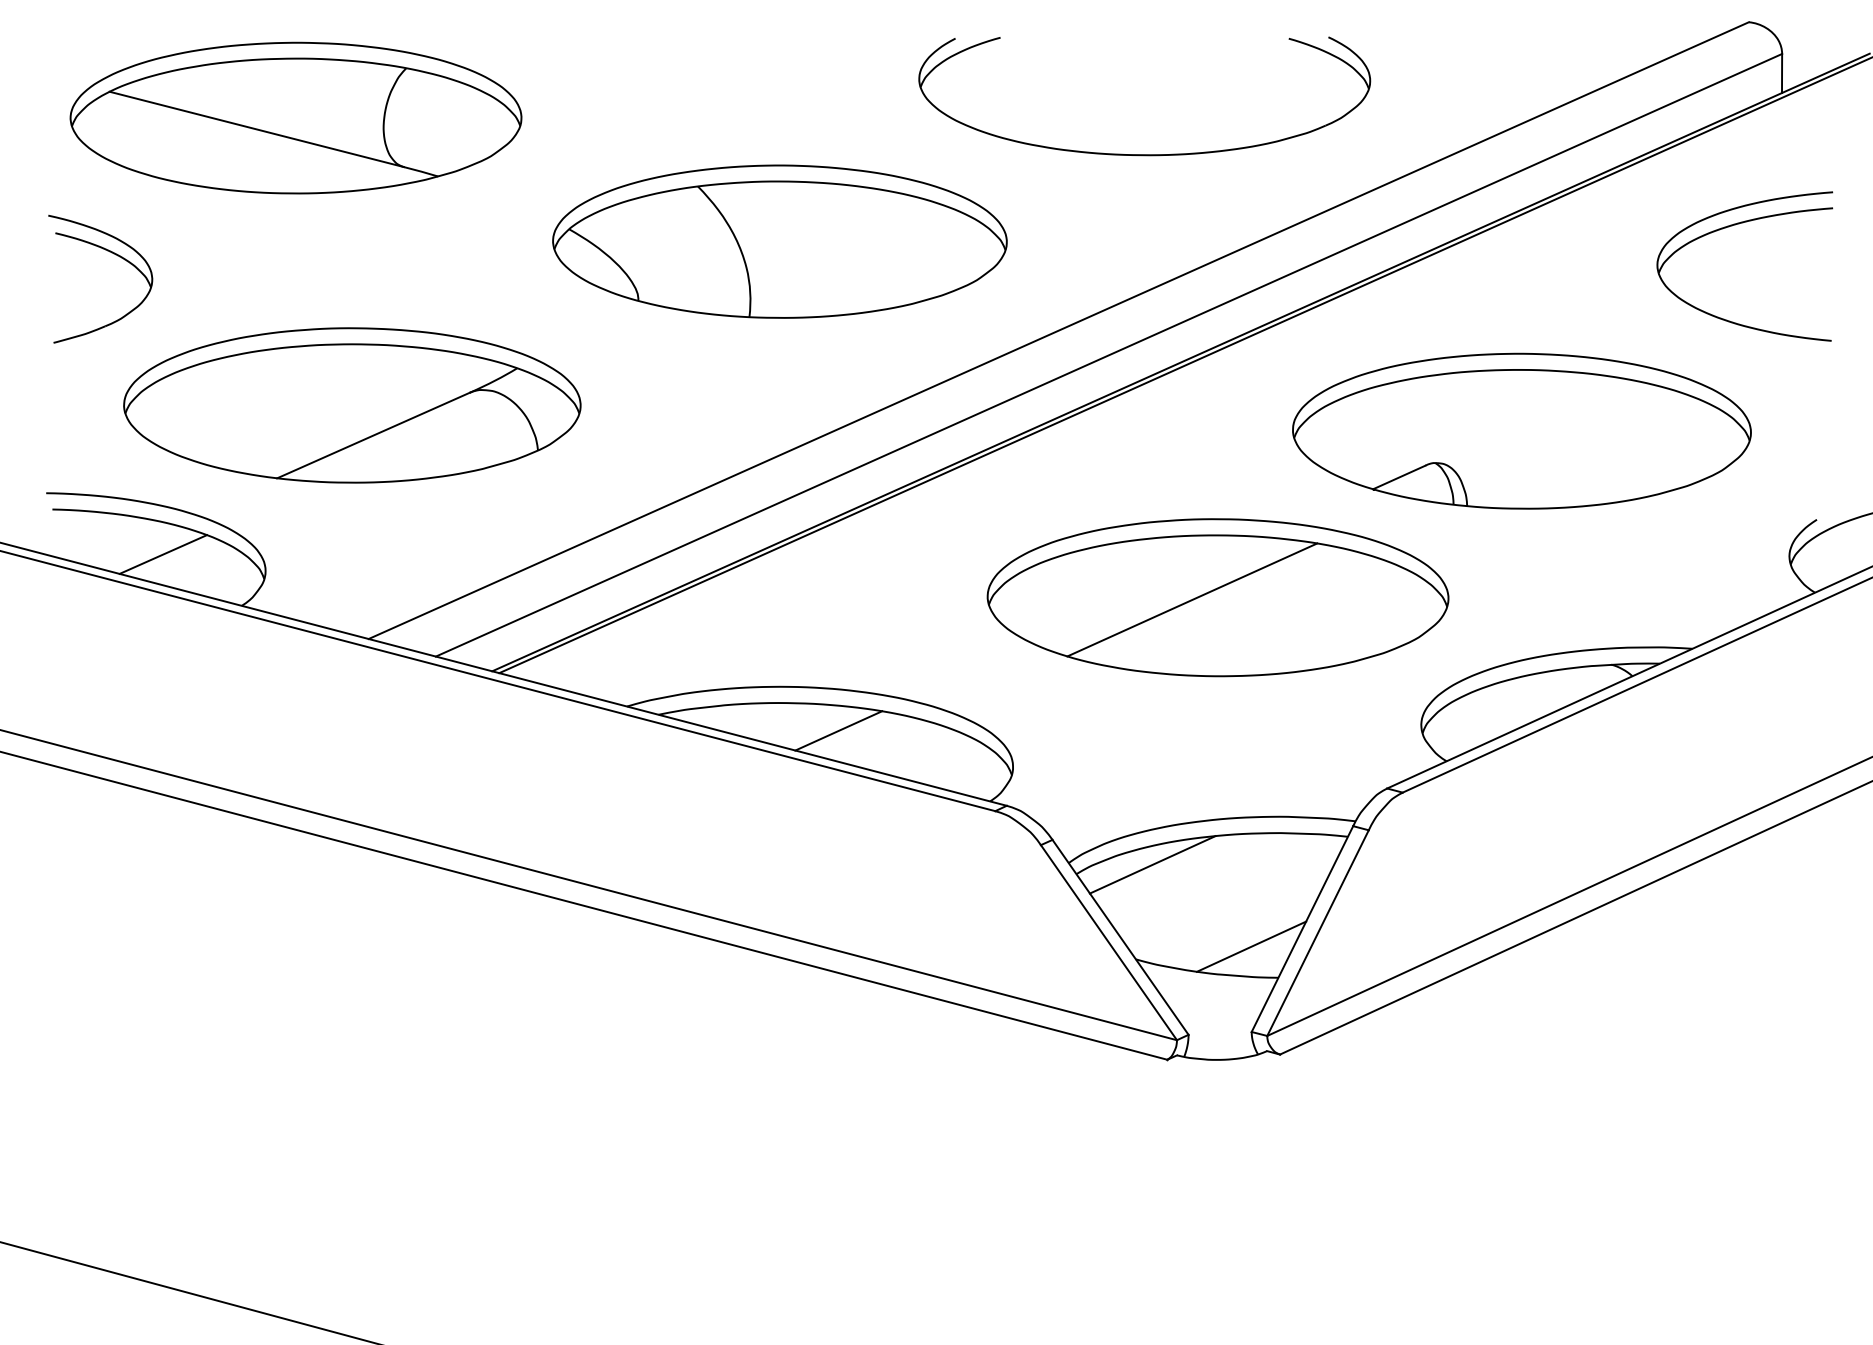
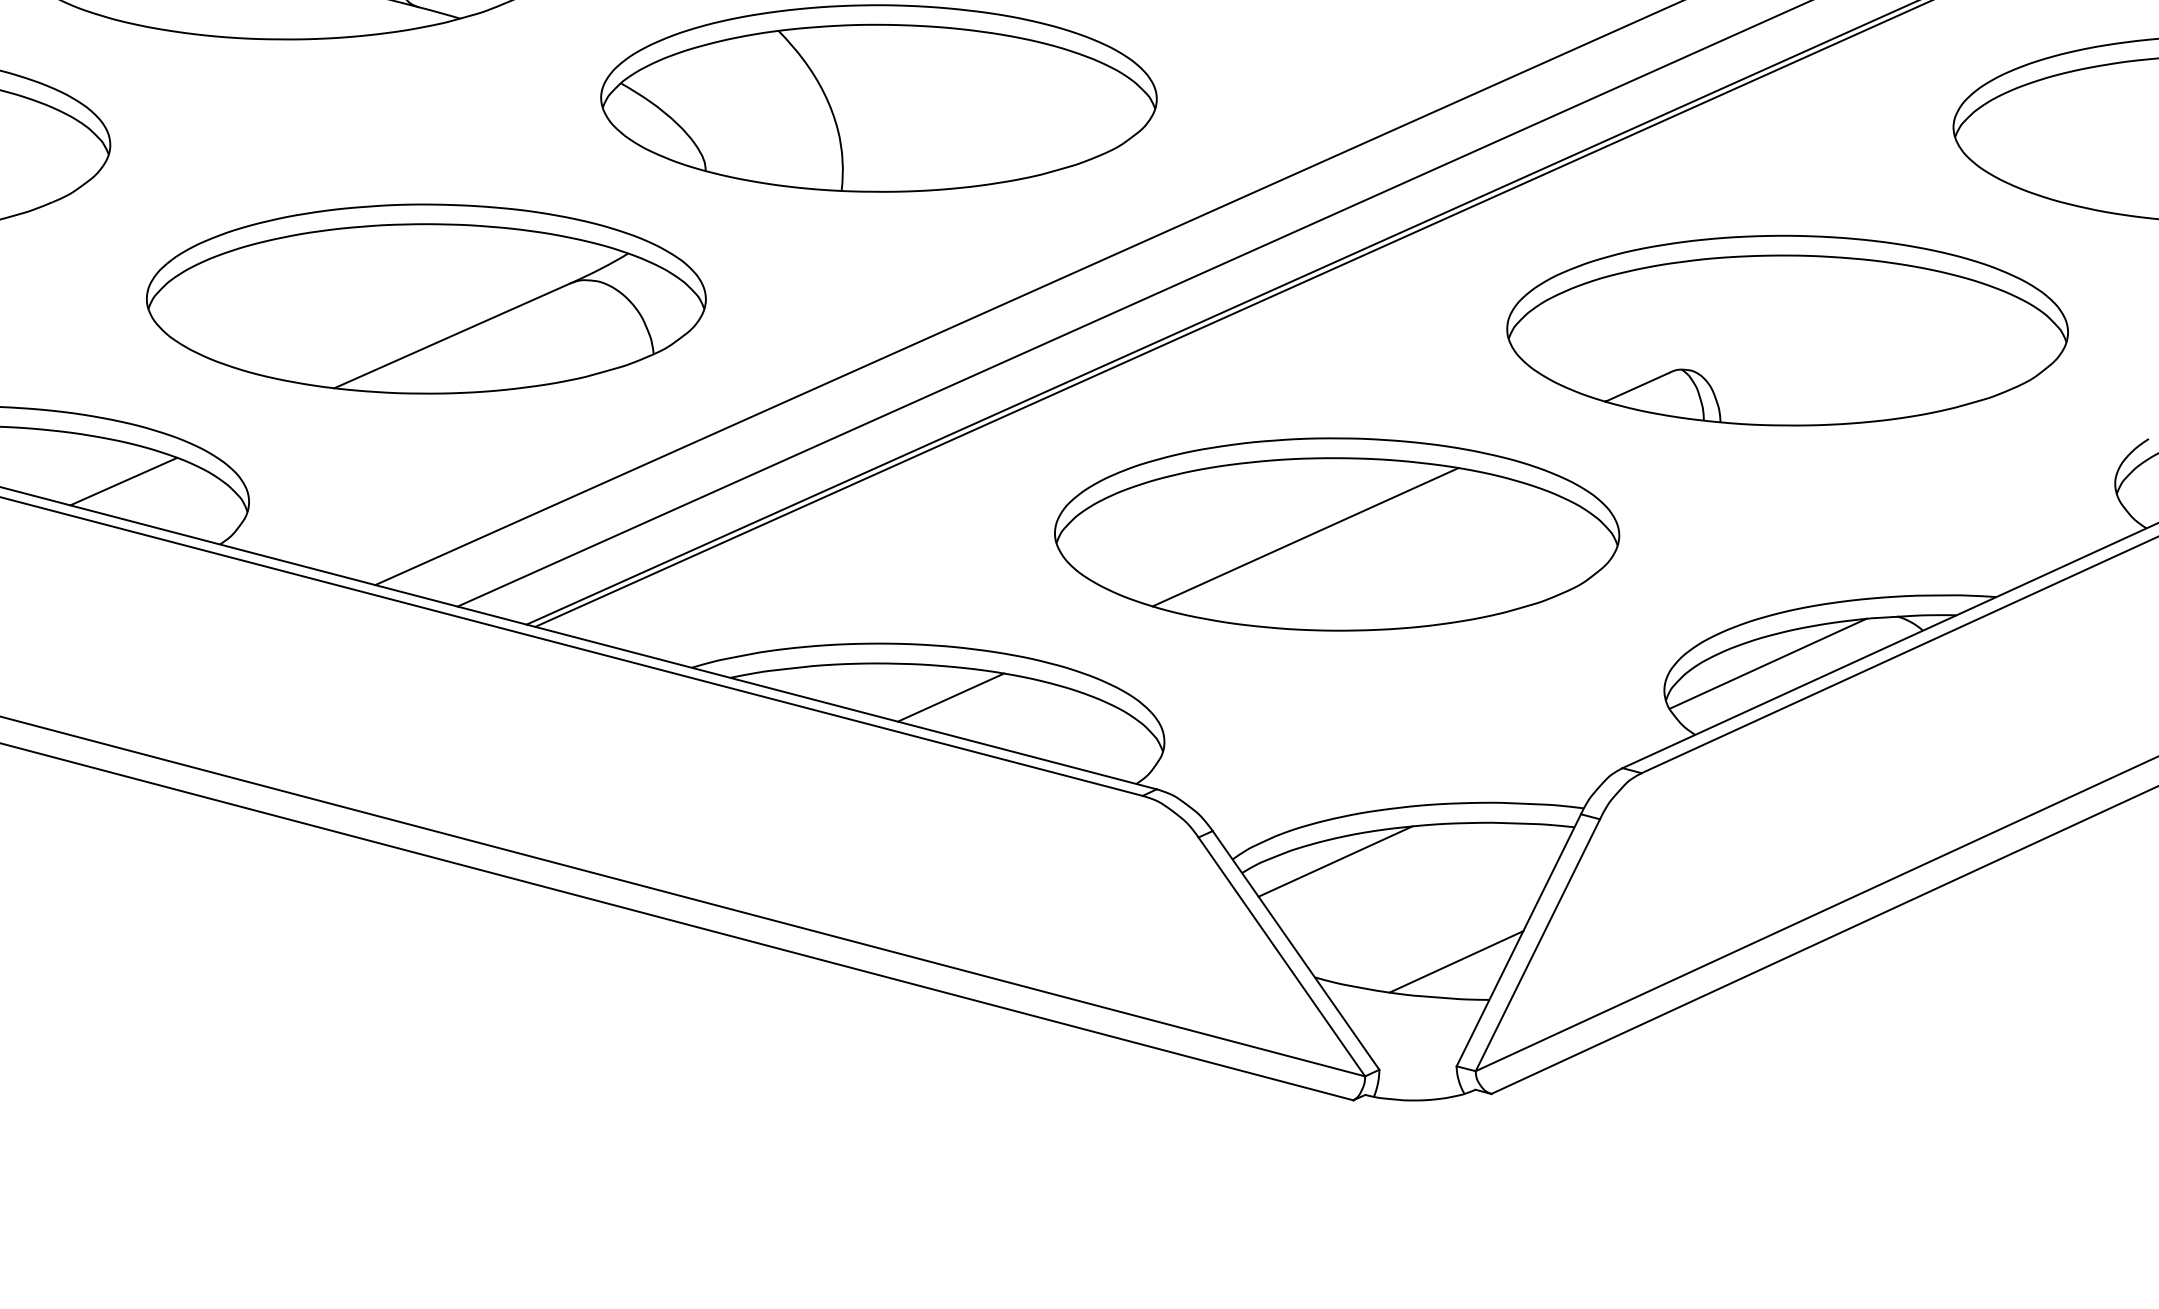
part: (352, 405) -> (426, 299), moved
part: (1217, 597) -> (1336, 534), moved
line: (1505, 703) -> (1767, 664), added

